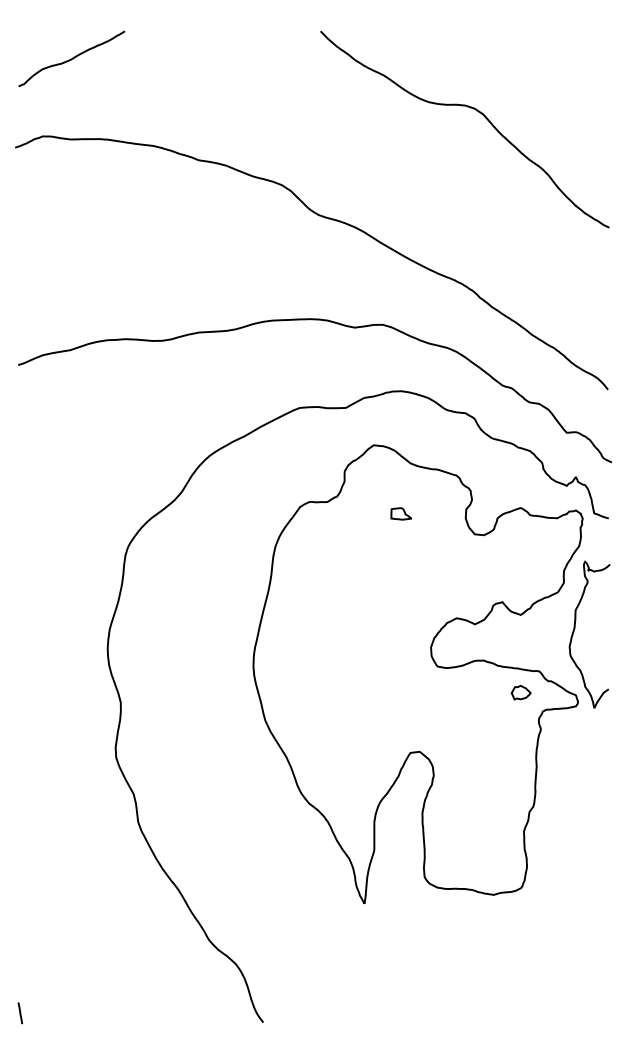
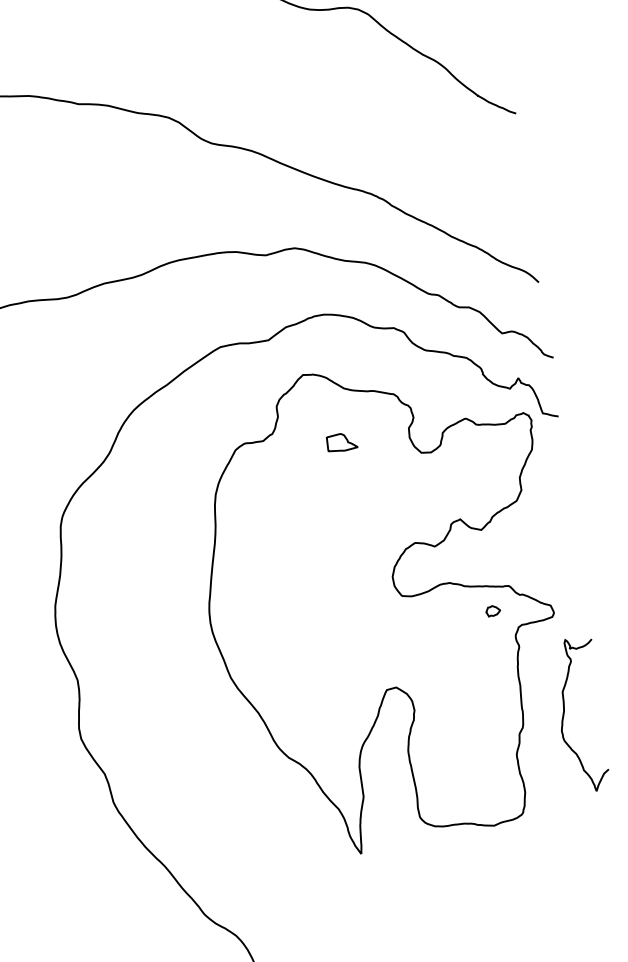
part: (400, 513) -> (340, 442), size x1.4
curve: (575, 629) -> (565, 711), moved
part: (520, 692) -> (492, 610), size x0.7

